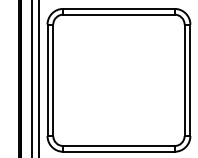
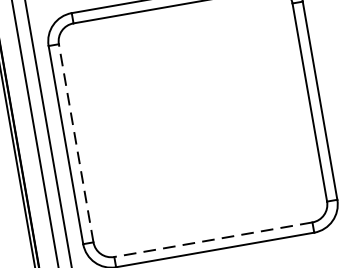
line: (53, 80) -> (76, 143), solid -> dashed
line: (118, 146) -> (212, 240), solid -> dashed

